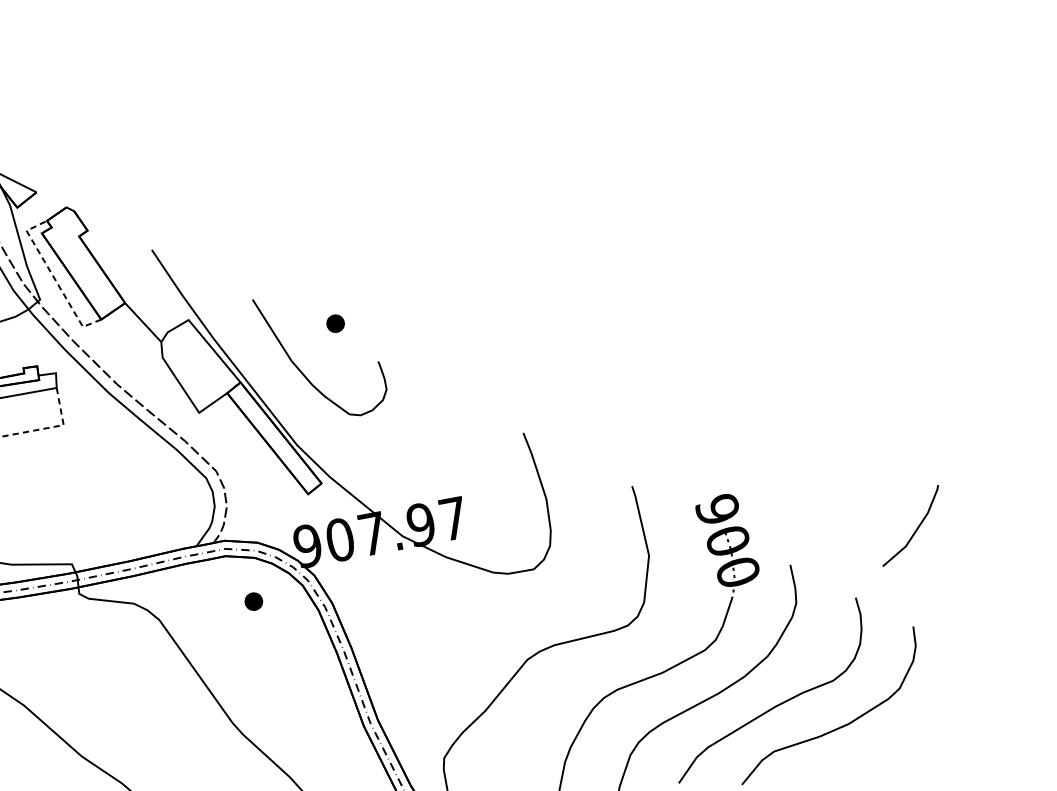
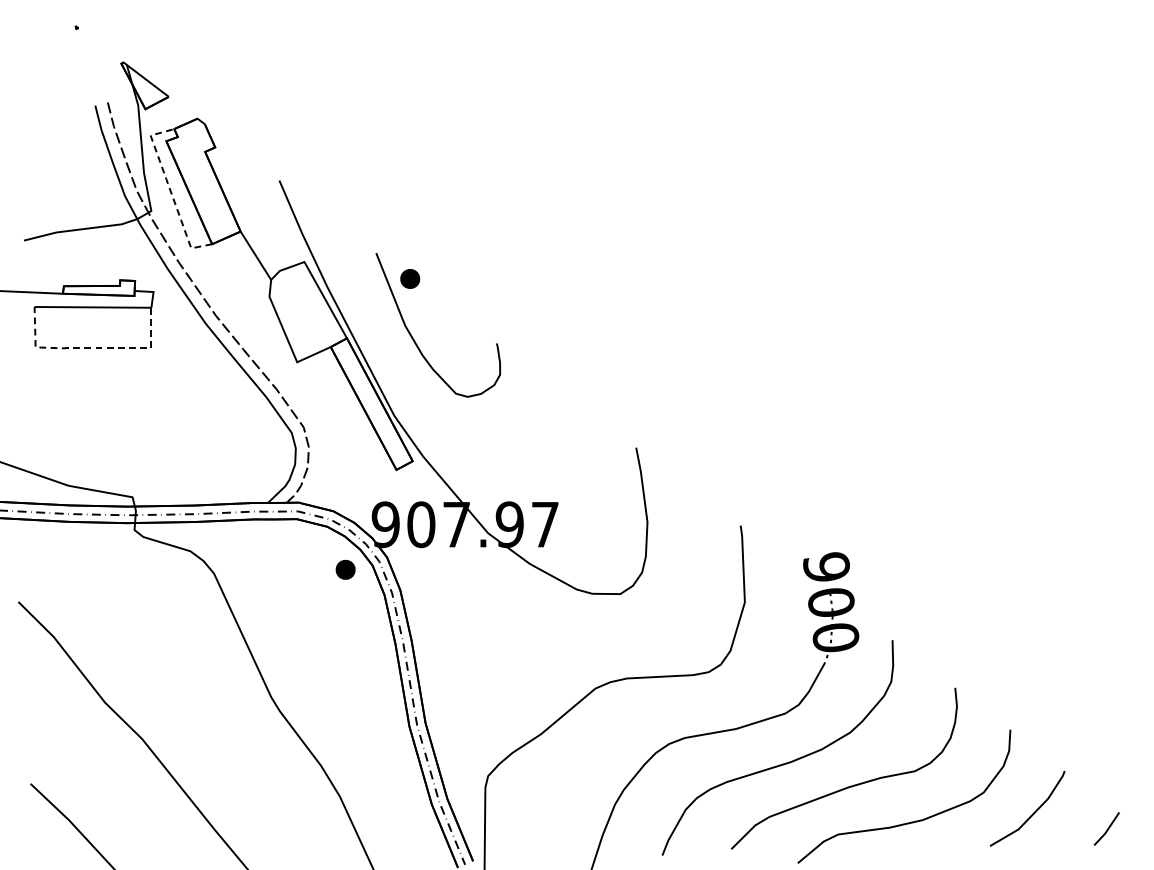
part: (335, 323) -> (410, 278), moved
line: (916, 529) -> (1032, 813), moved
part: (253, 601) -> (345, 569), moved
line: (1018, 700) -> (1107, 828), added

